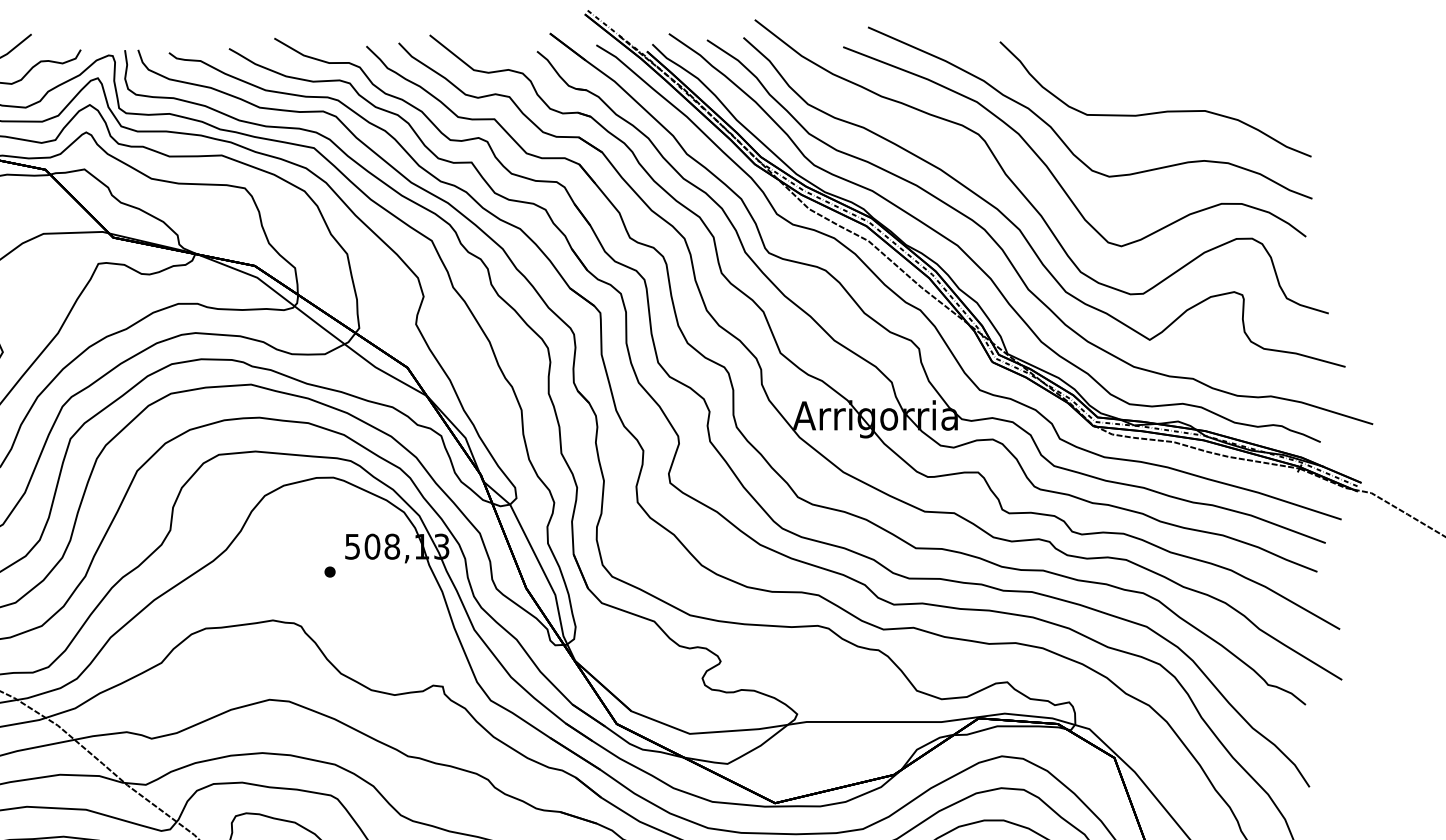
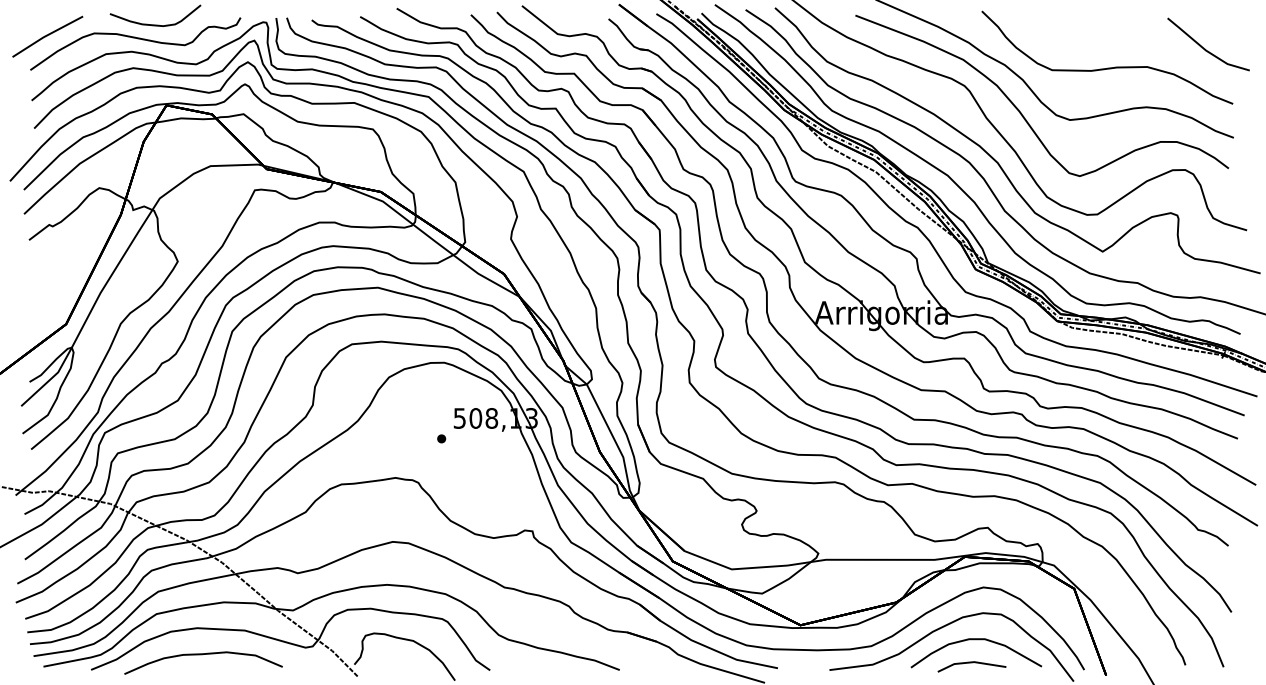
line: (1277, 87) -> (1205, 48), added

